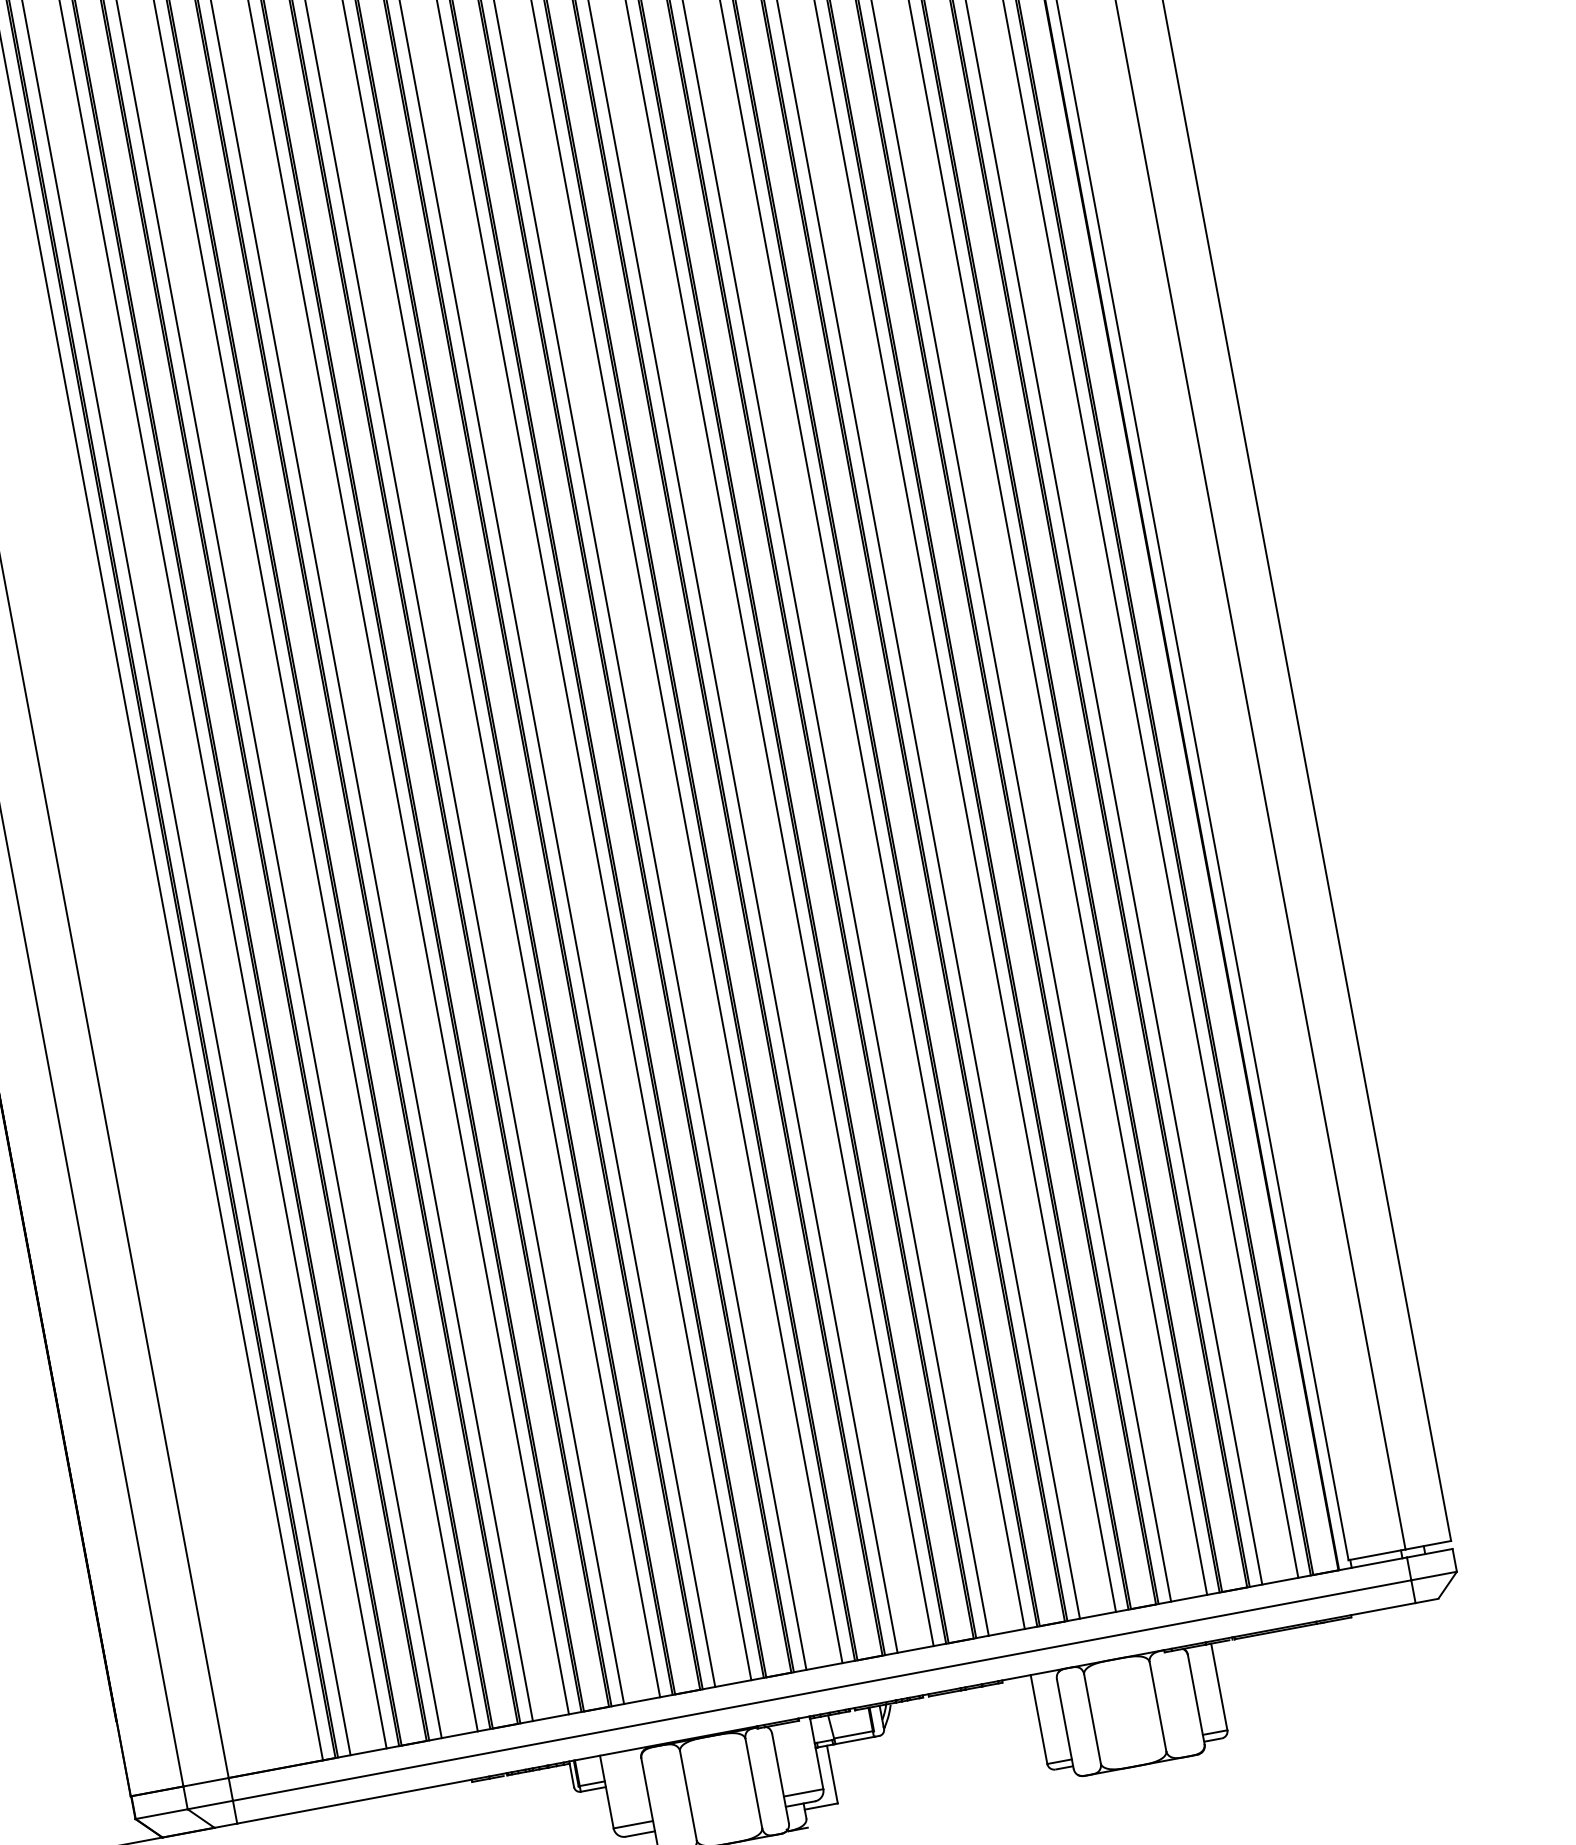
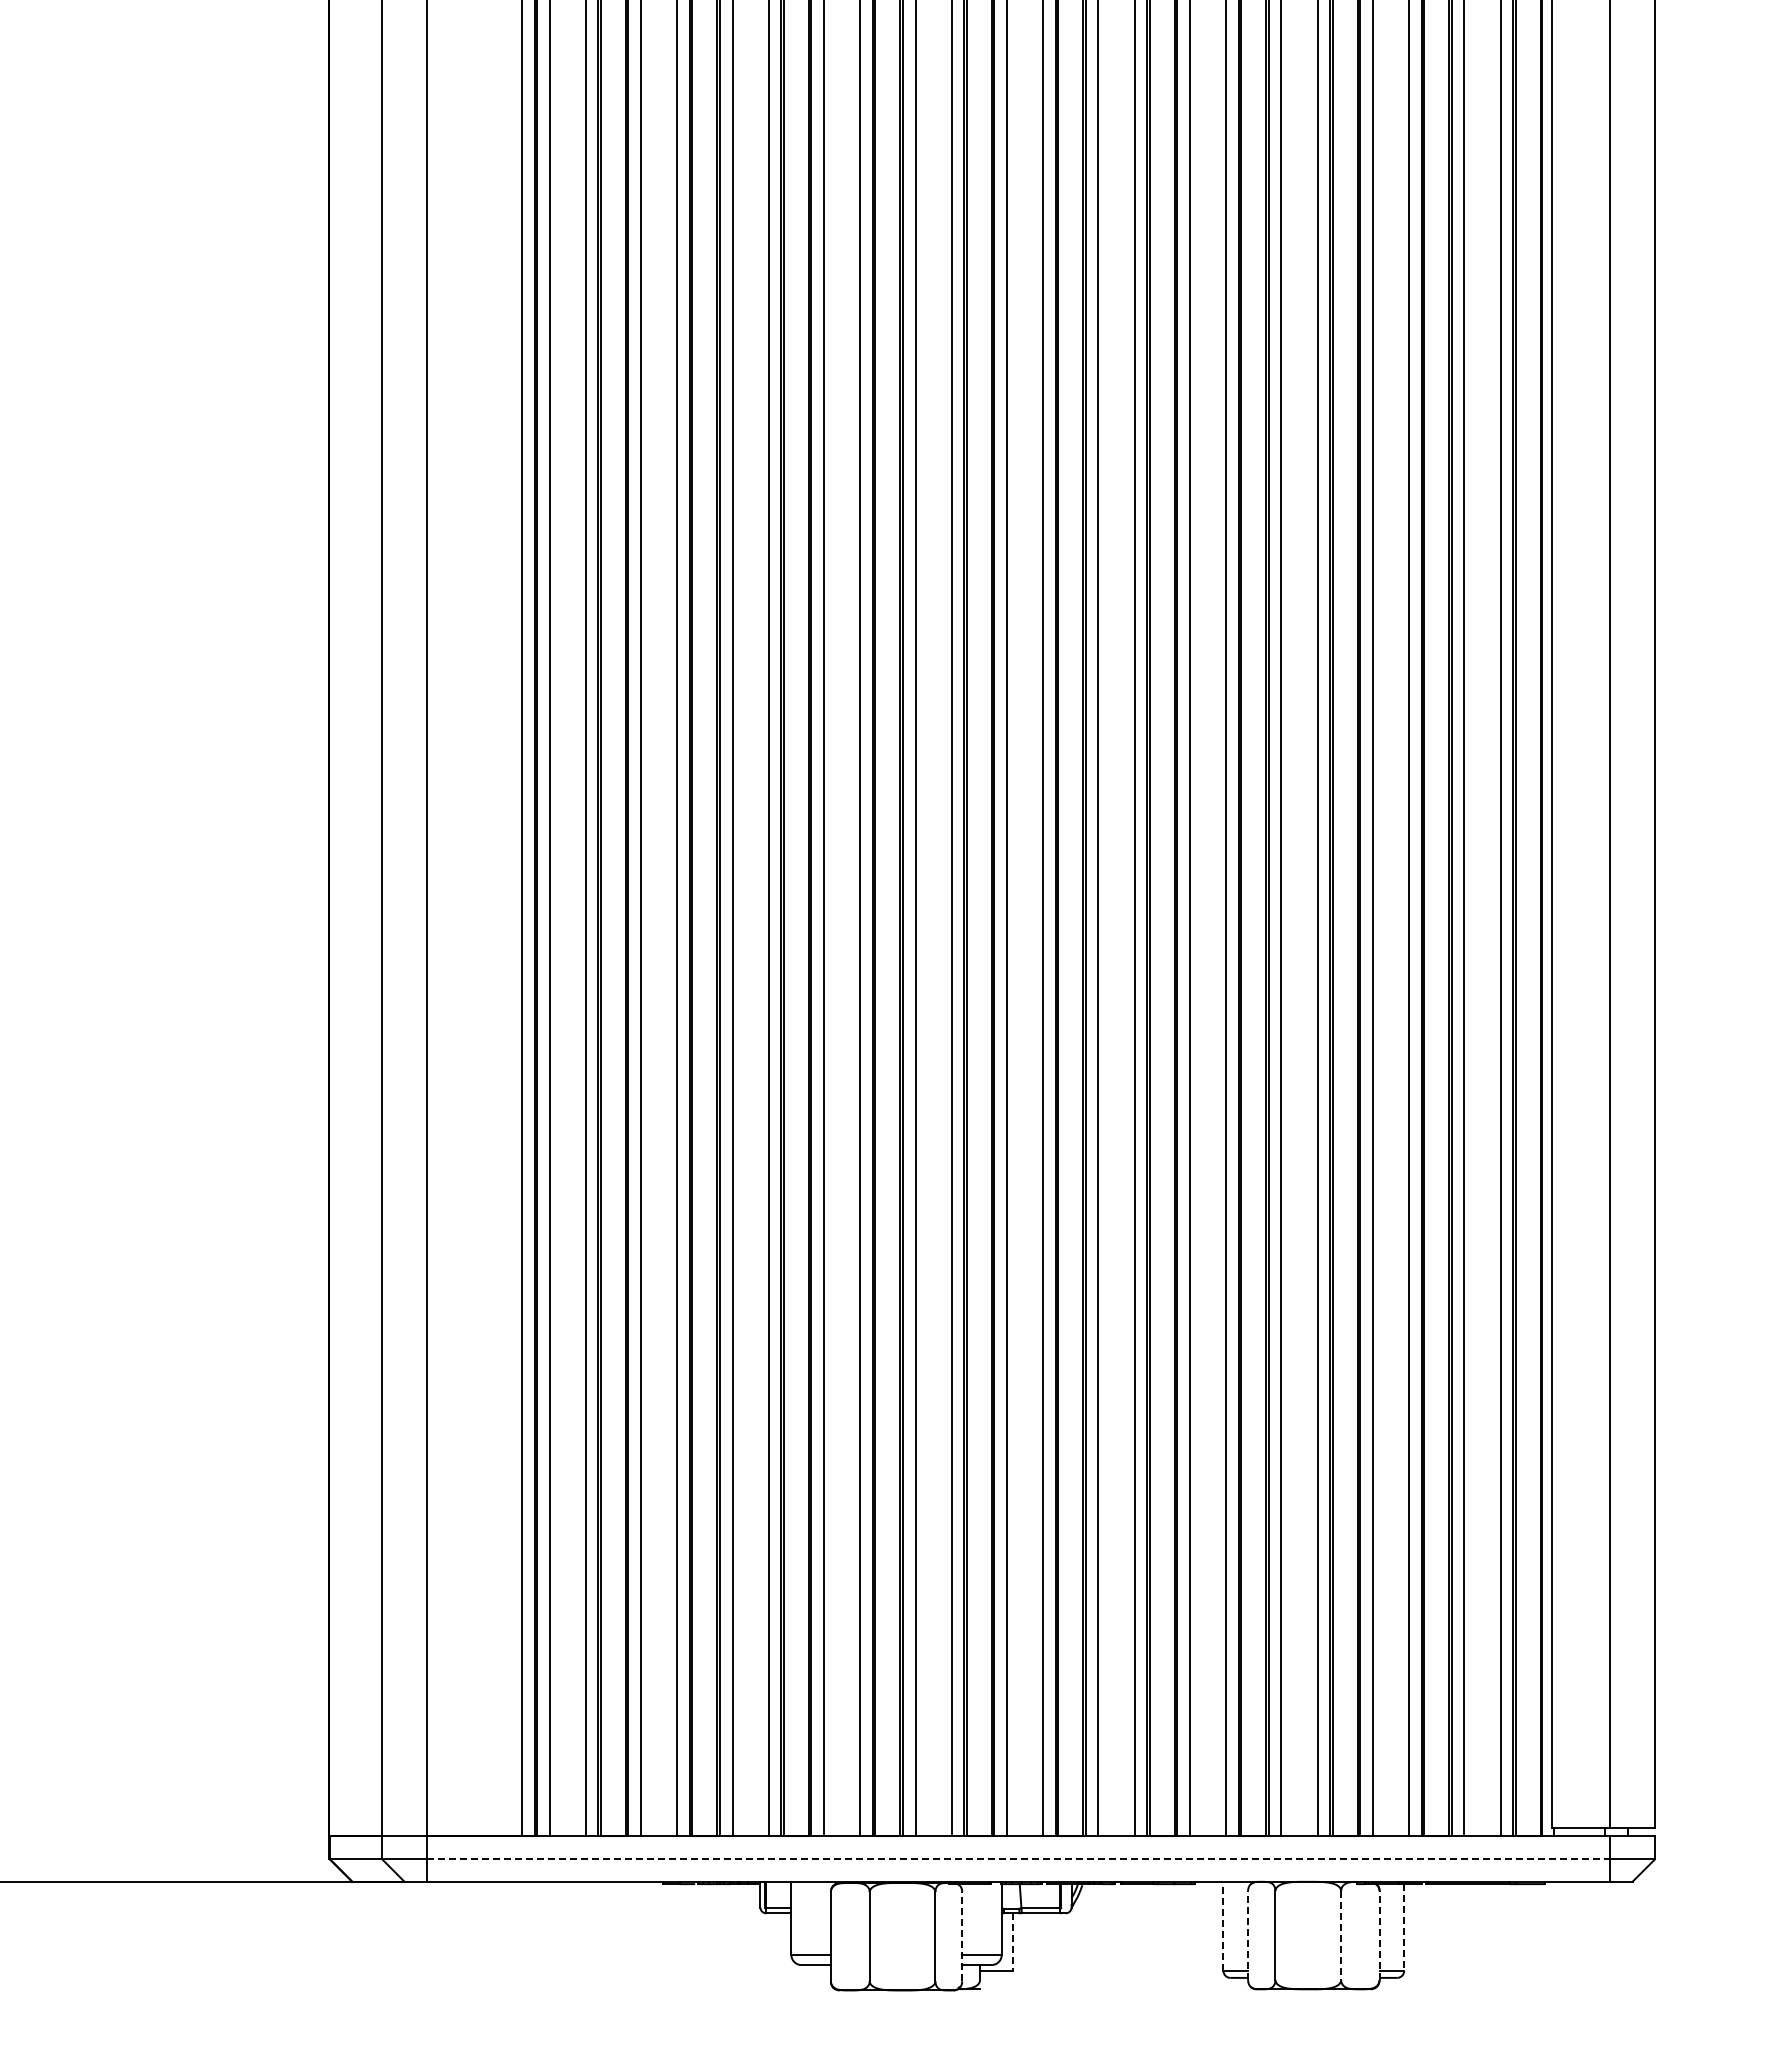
line: (1219, 1687) -> (1404, 1928), solid -> dashed
line: (822, 1690) -> (1018, 1858), solid -> dashed
line: (1196, 1699) -> (1379, 1935), solid -> dashed
line: (1158, 1706) -> (1341, 1935), solid -> dashed
line: (1039, 1719) -> (1223, 1926), solid -> dashed
line: (1065, 1723) -> (1248, 1935), solid -> dashed
line: (832, 1774) -> (1013, 1942), solid -> dashed
line: (780, 1778) -> (962, 1936), solid -> dashed

